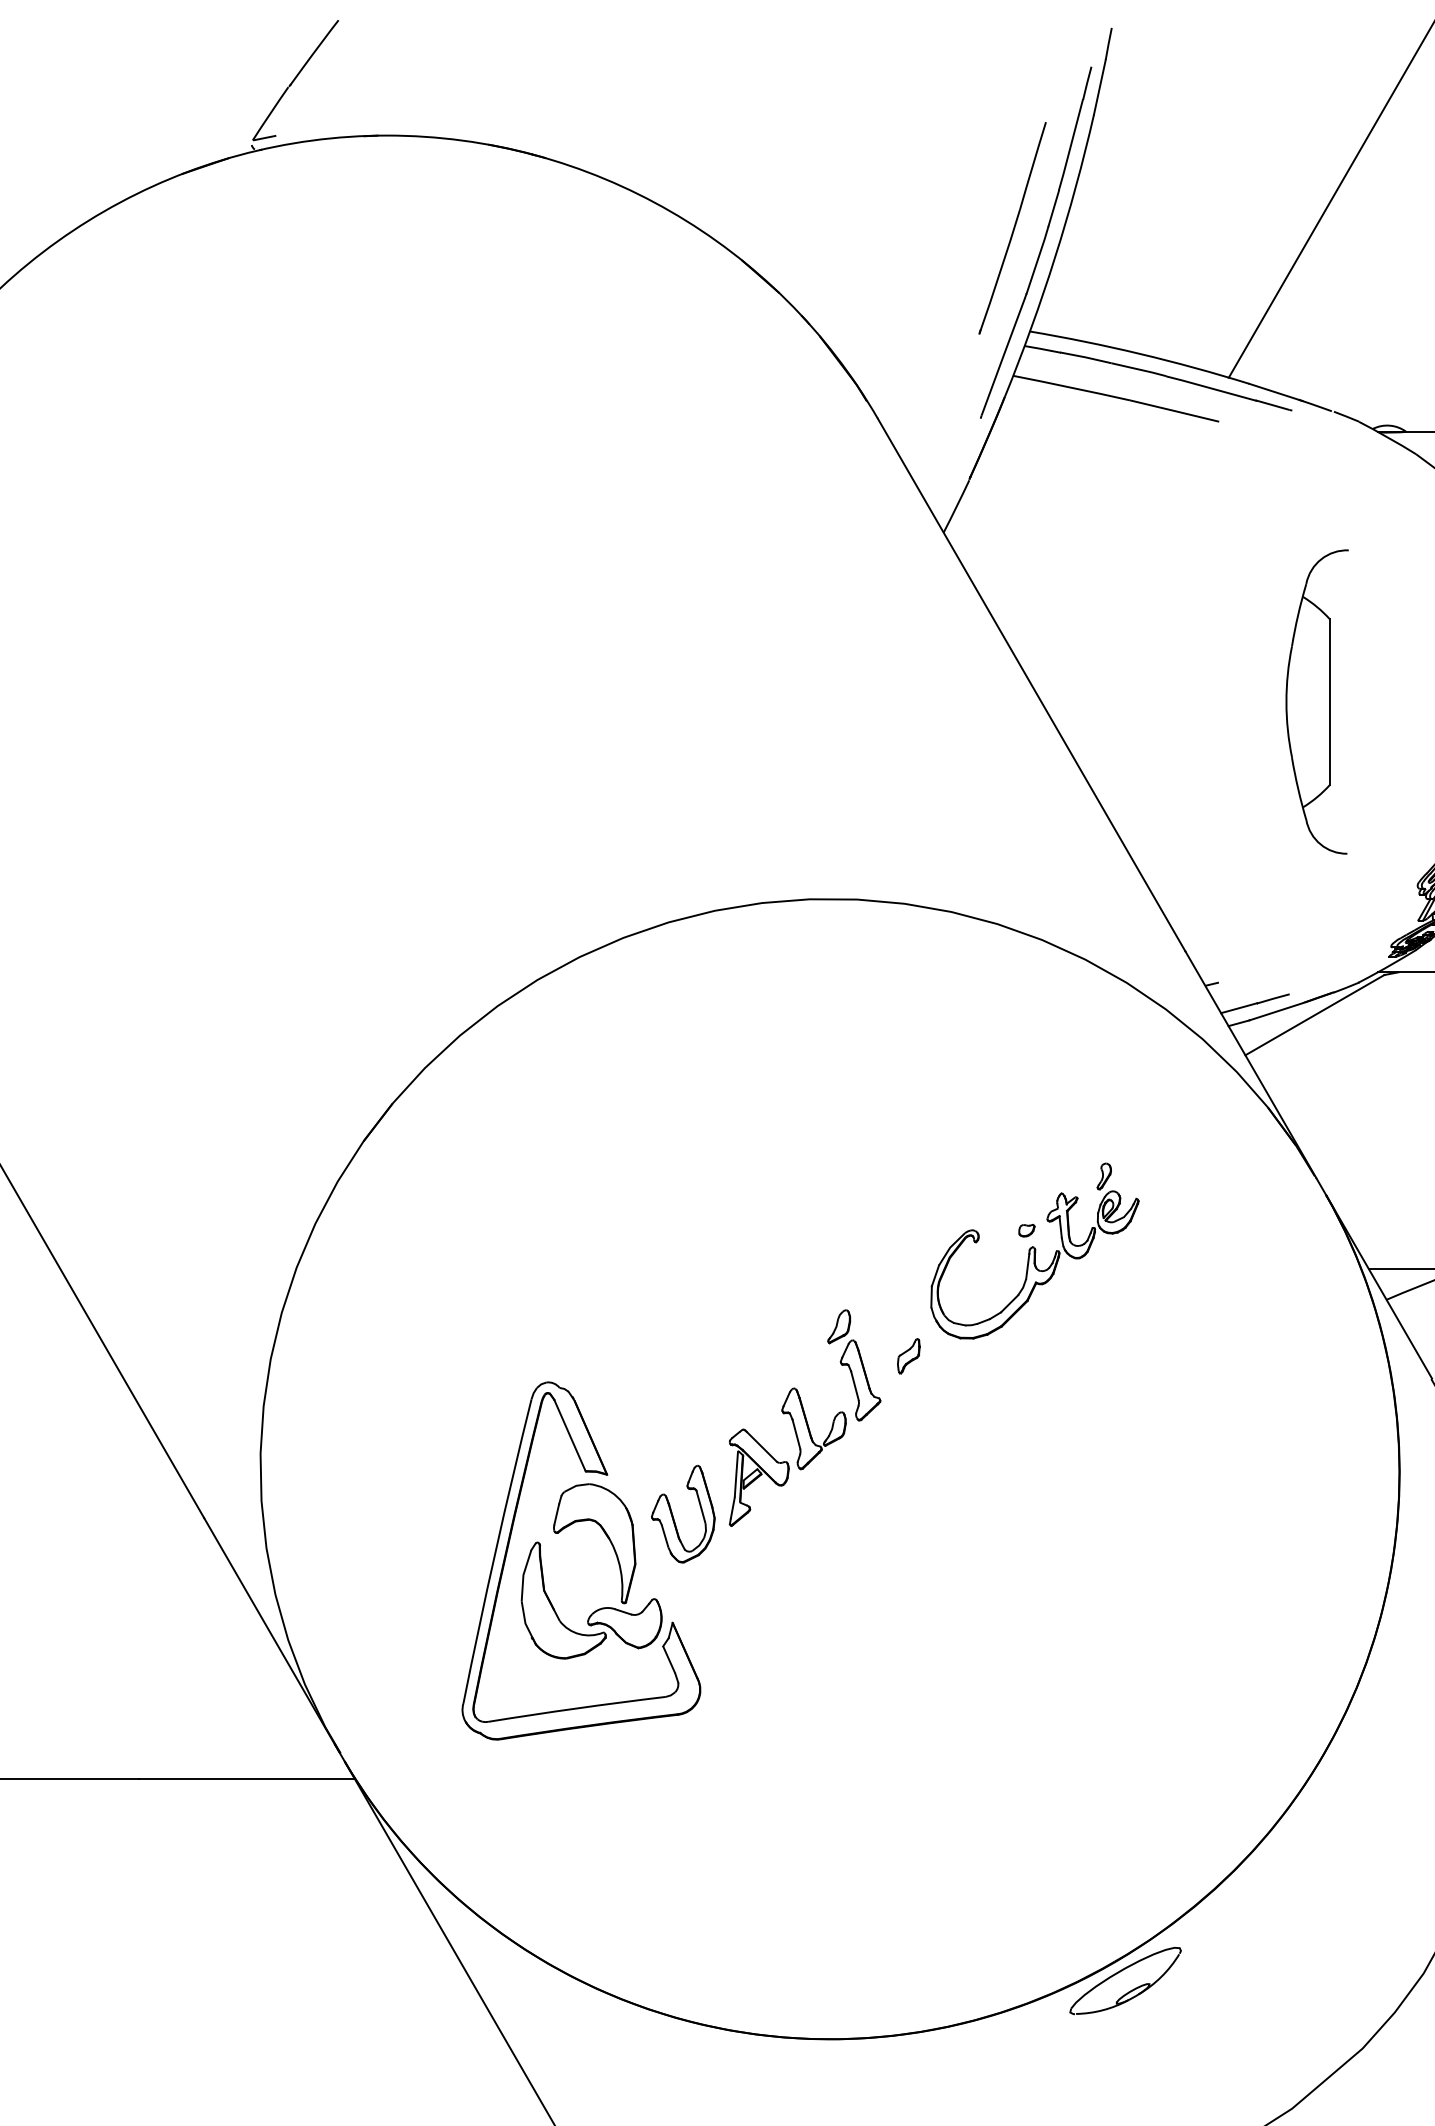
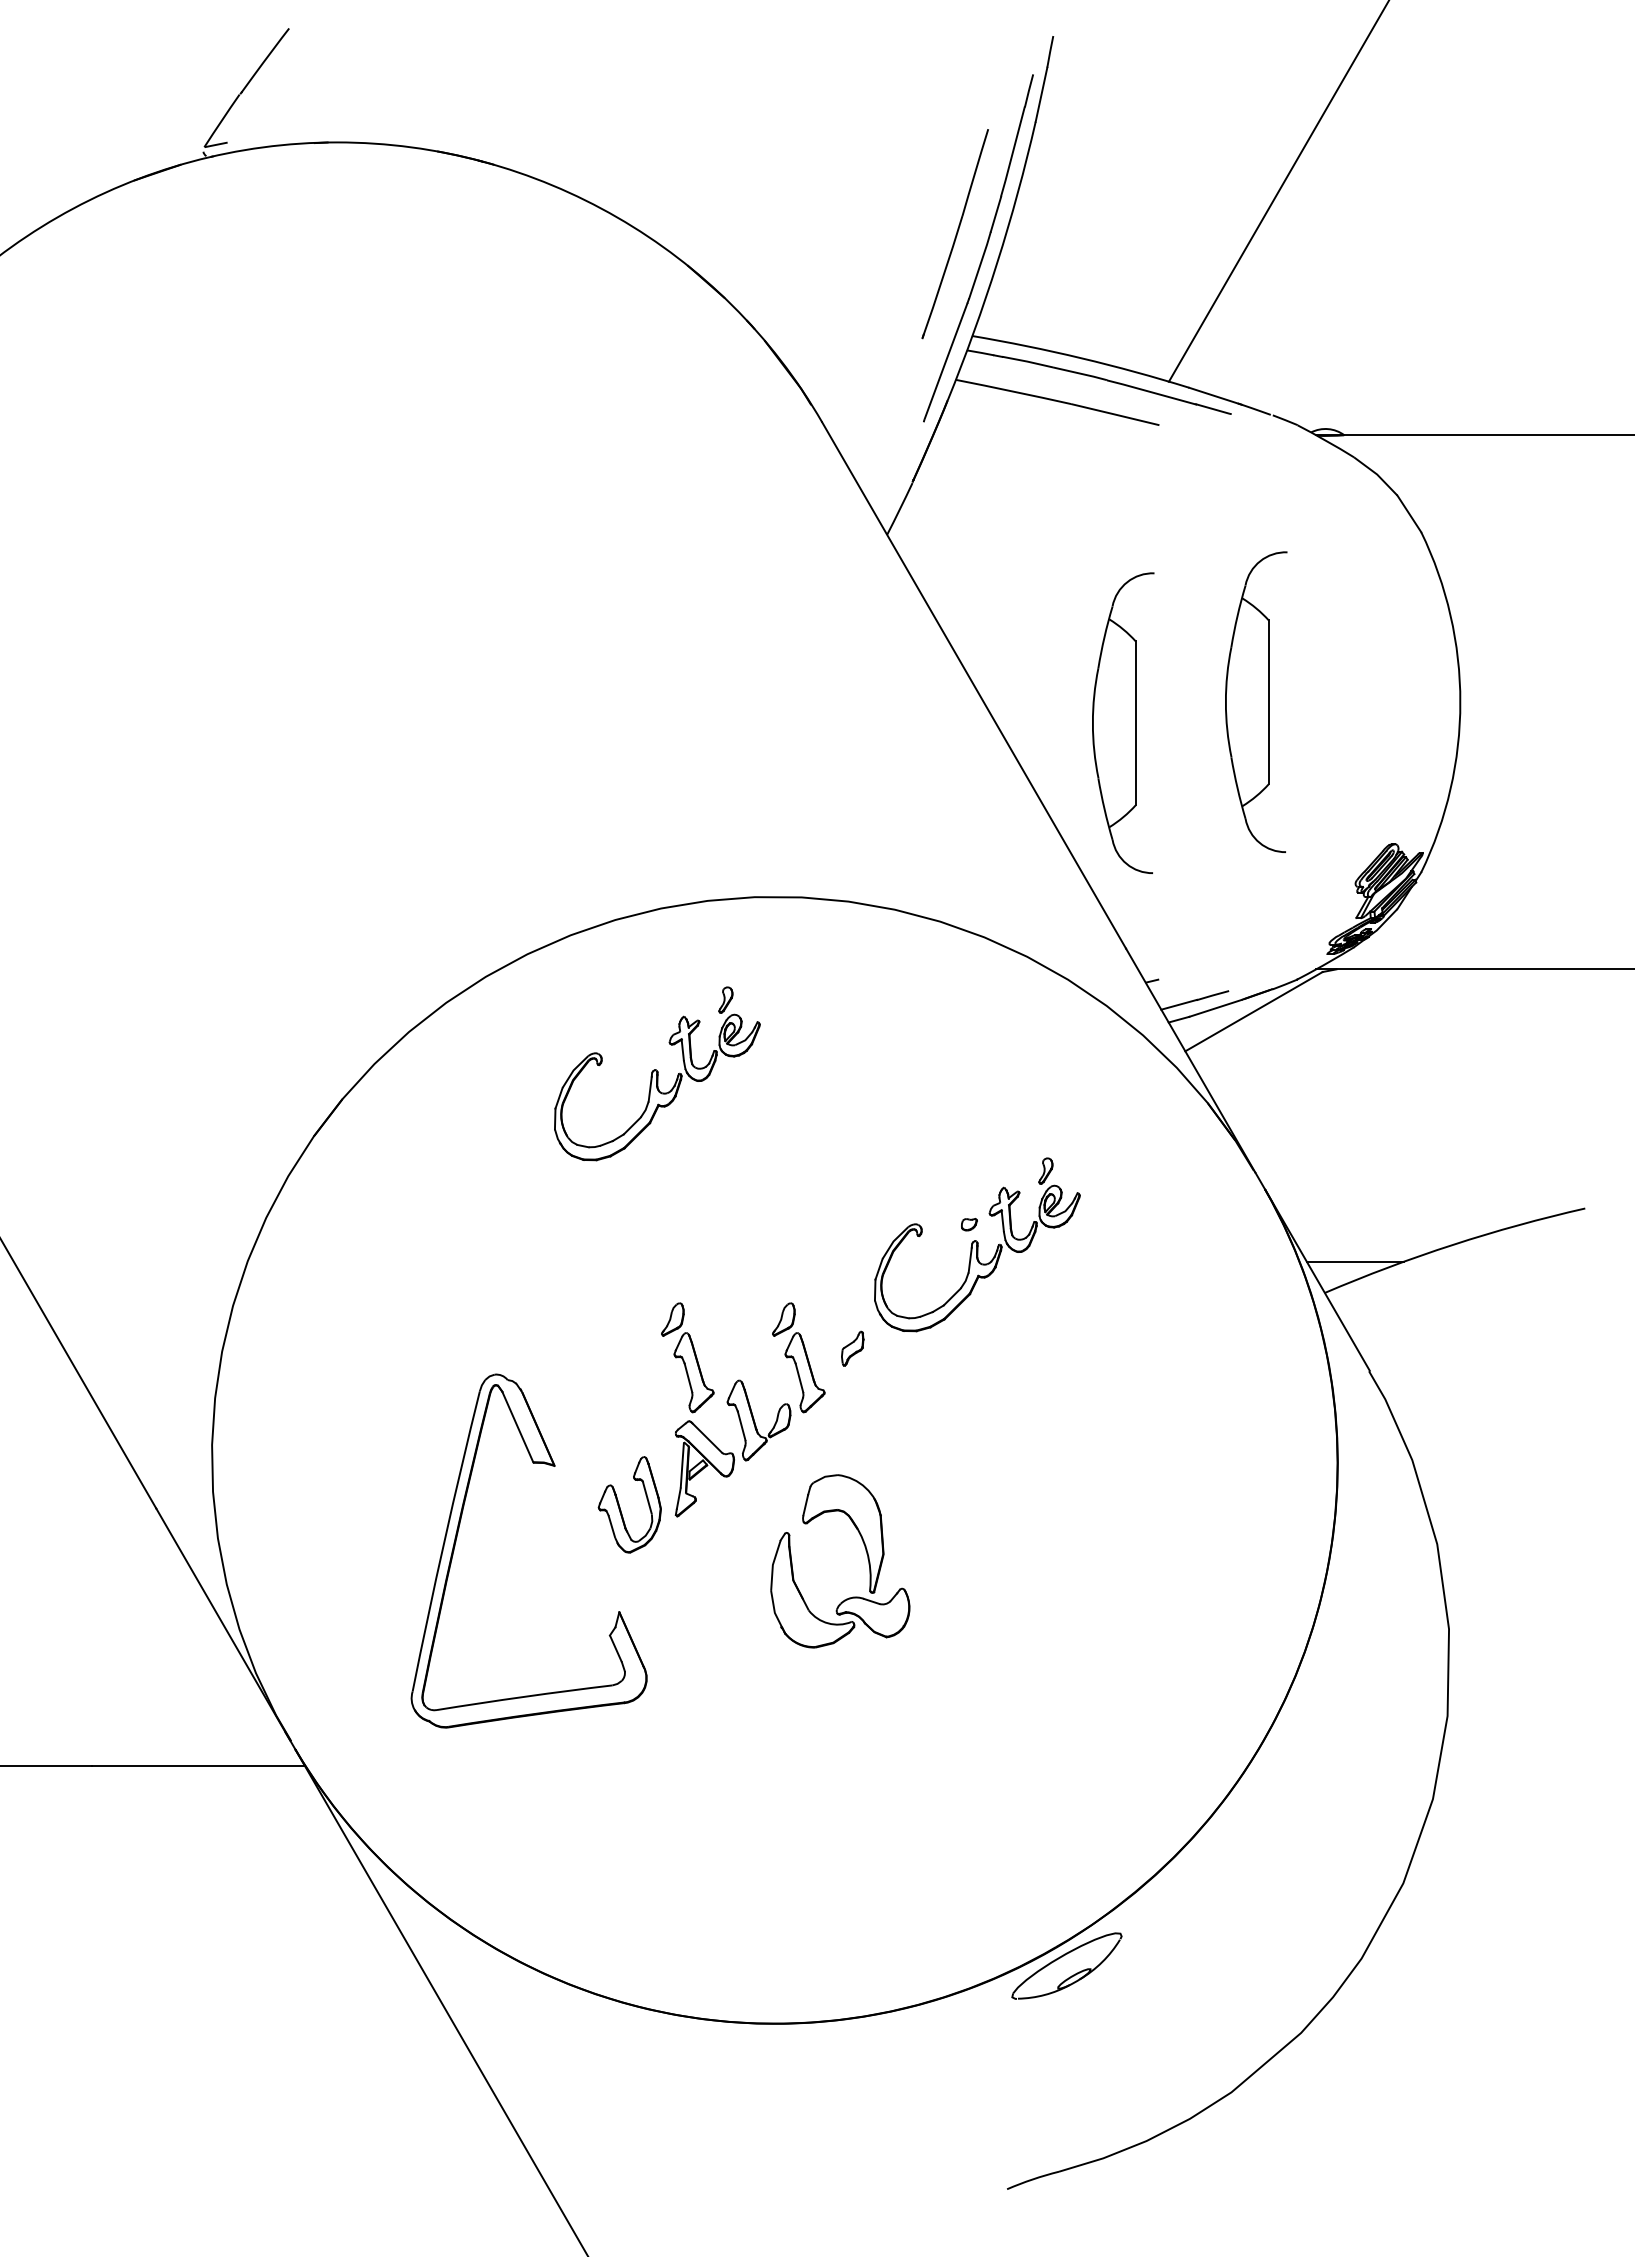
part: (1182, 722) -> (1123, 722), added
part: (711, 1077) -> (657, 1073), added
part: (741, 1365) -> (687, 1357), added
part: (618, 1564) -> (866, 1554), moved

